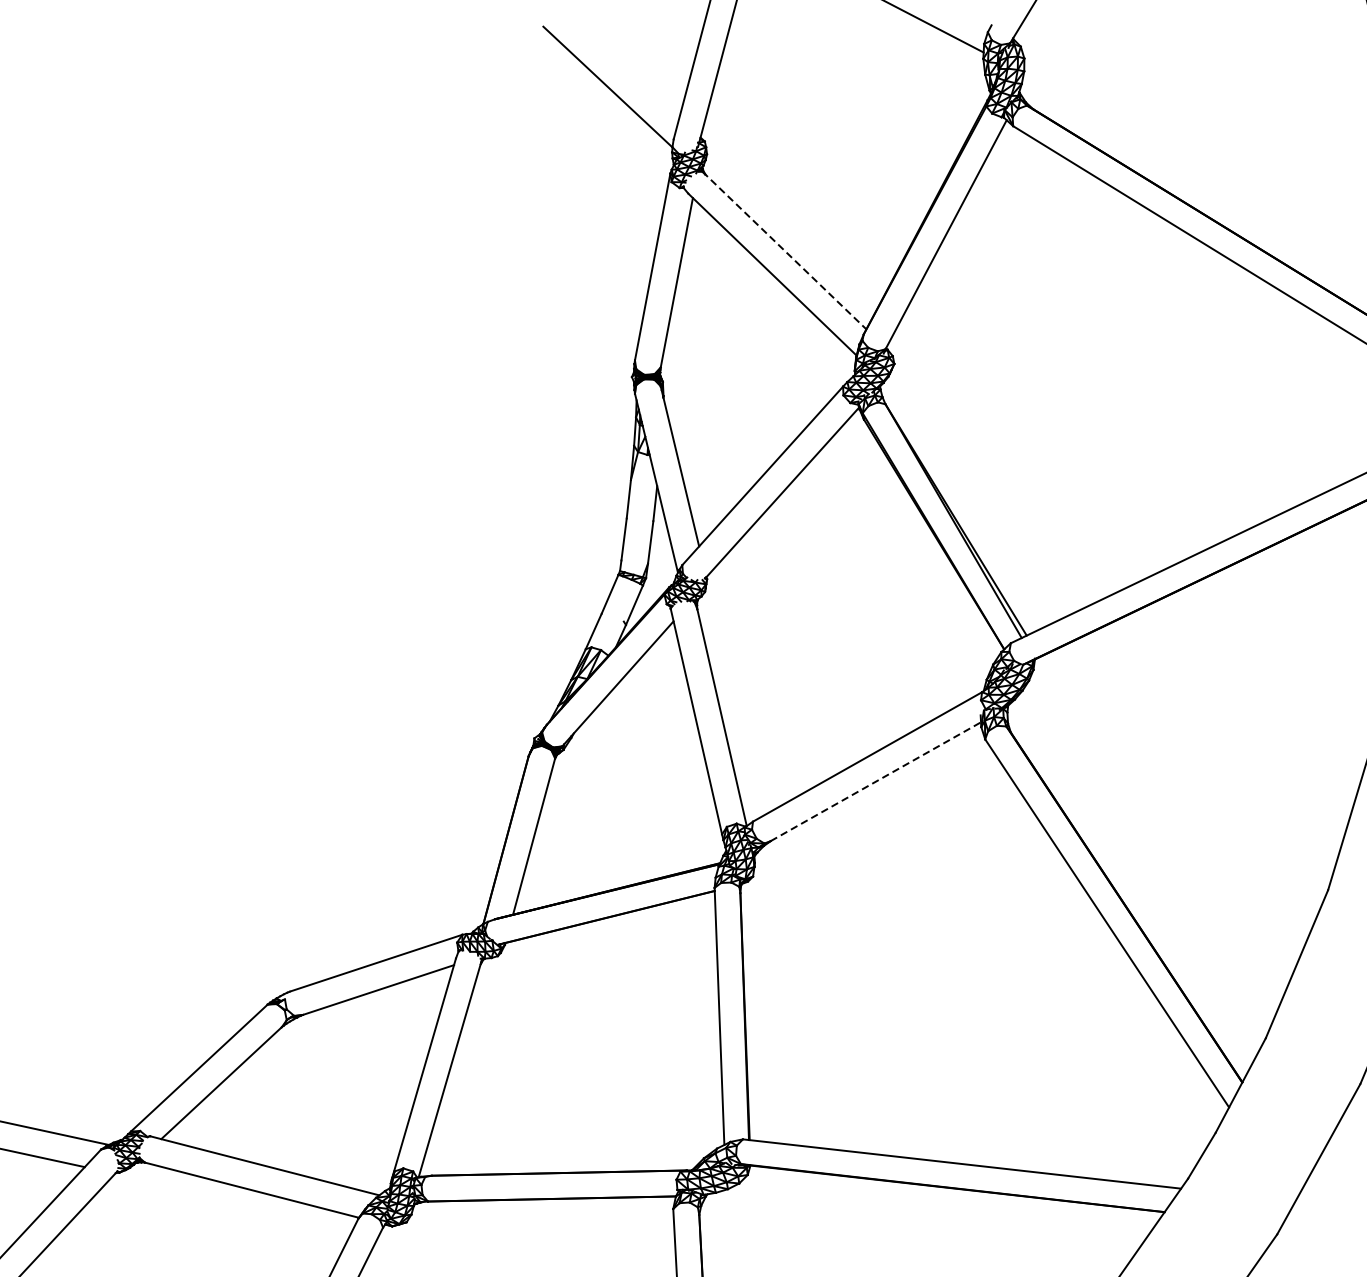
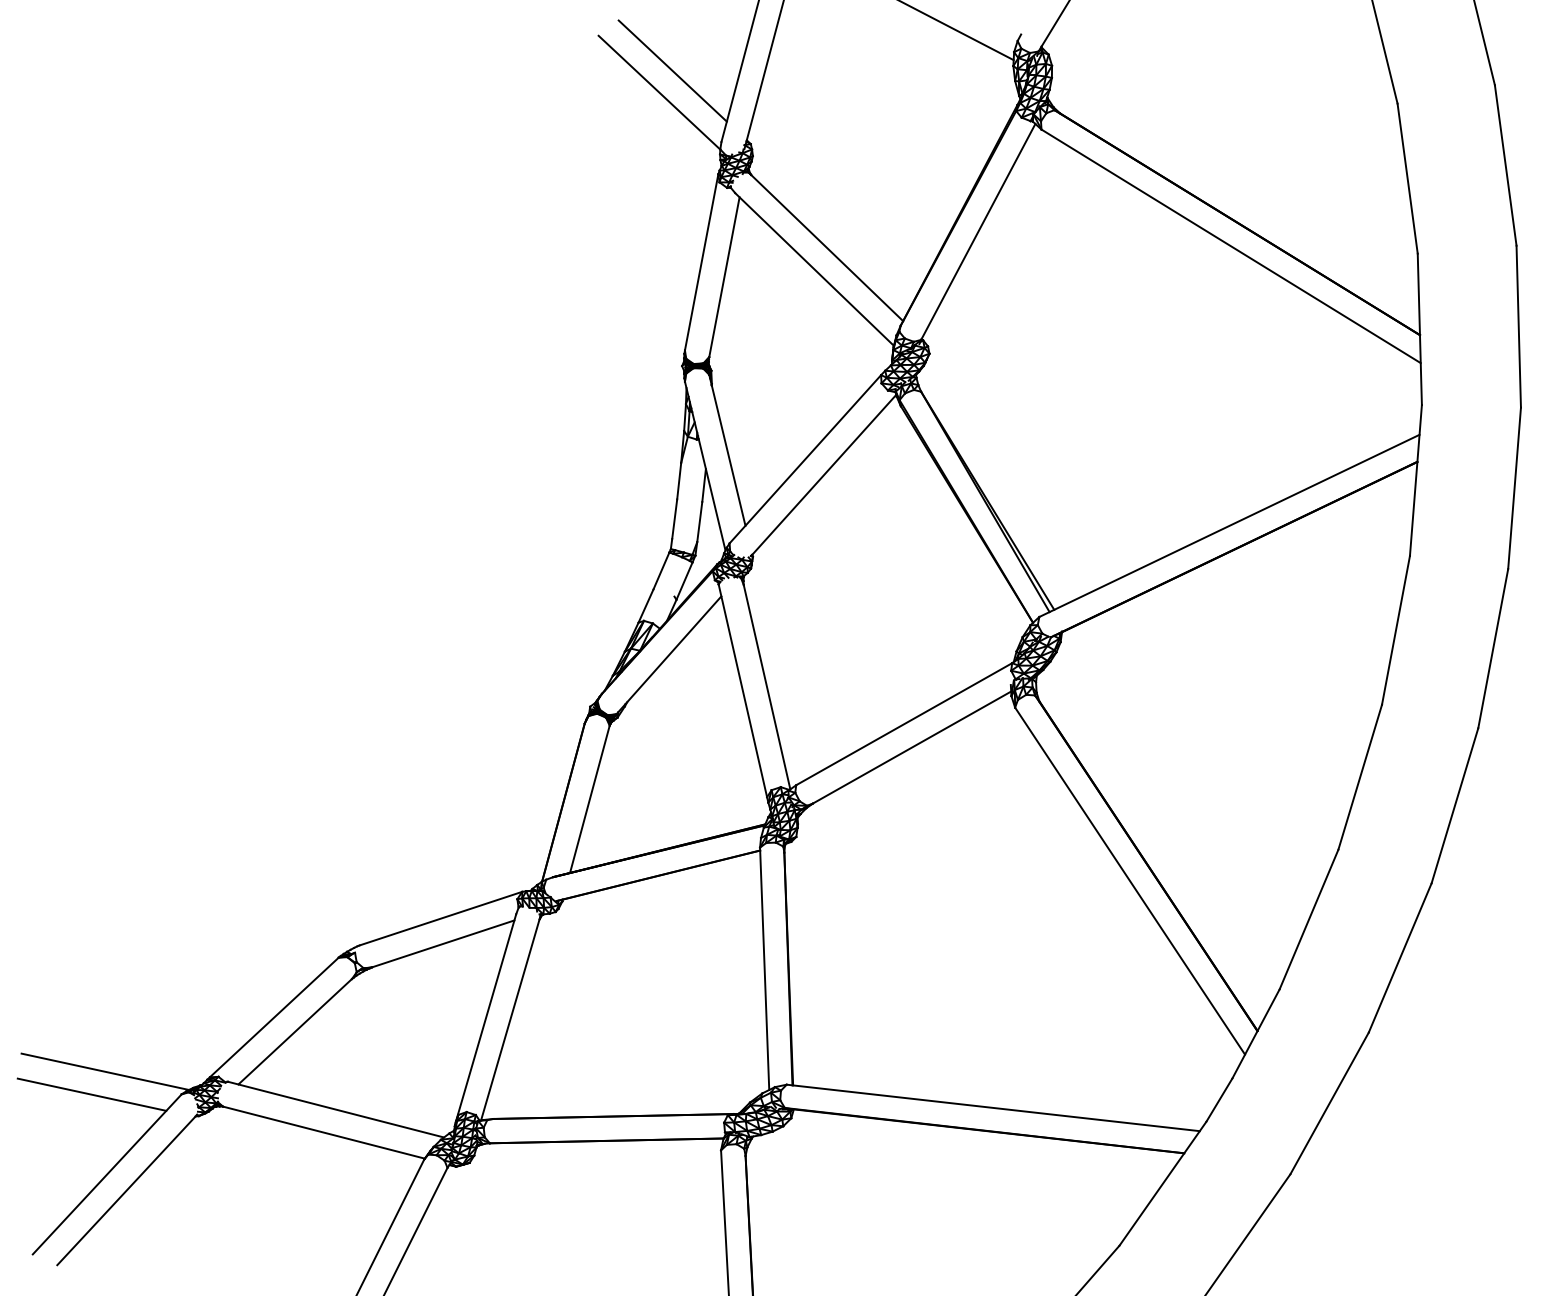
line: (621, 63) -> (672, 70), added
line: (785, 251) -> (826, 247), dashed -> solid
line: (876, 781) -> (912, 747), dashed -> solid

